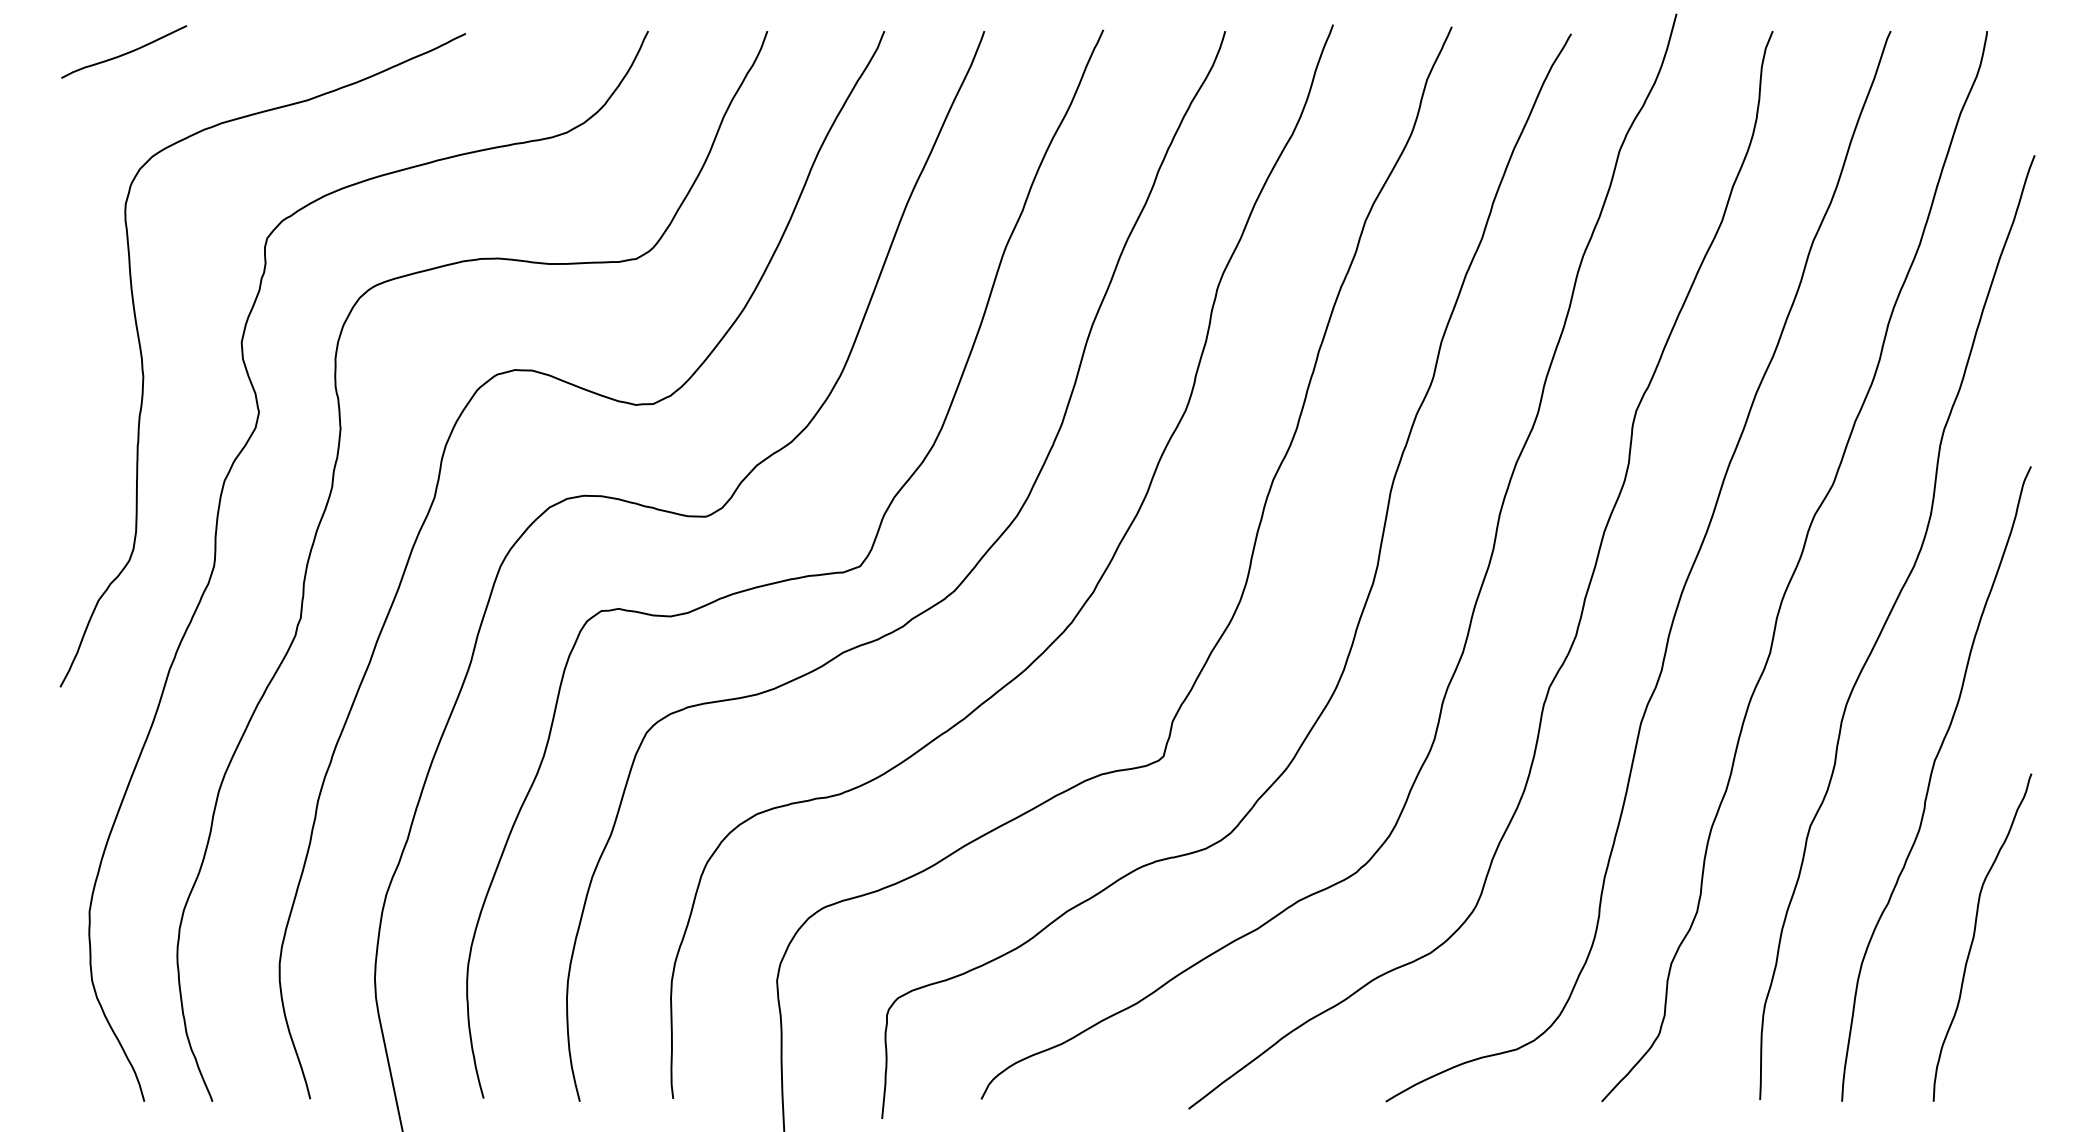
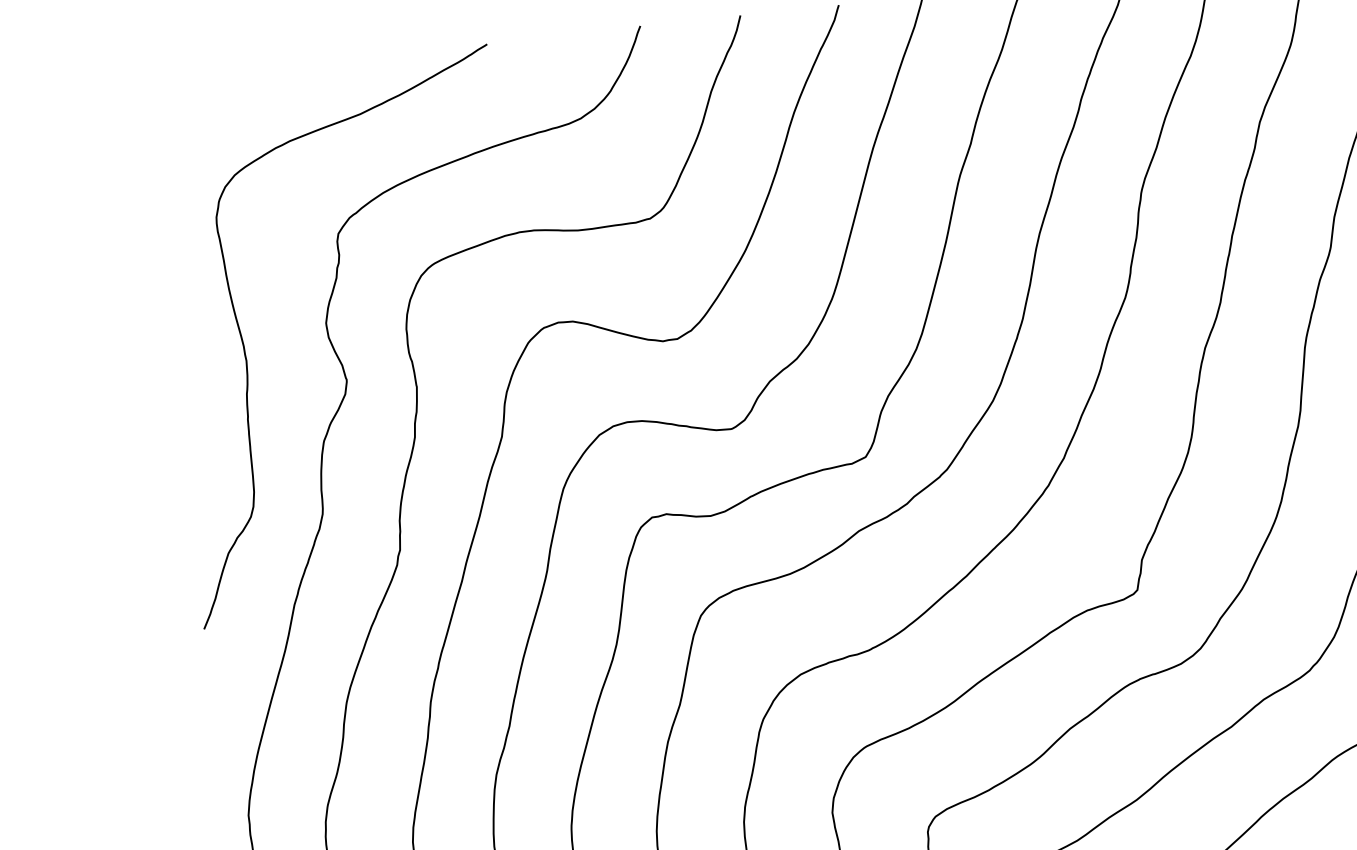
curve: (124, 53) -> (202, 91), removed

